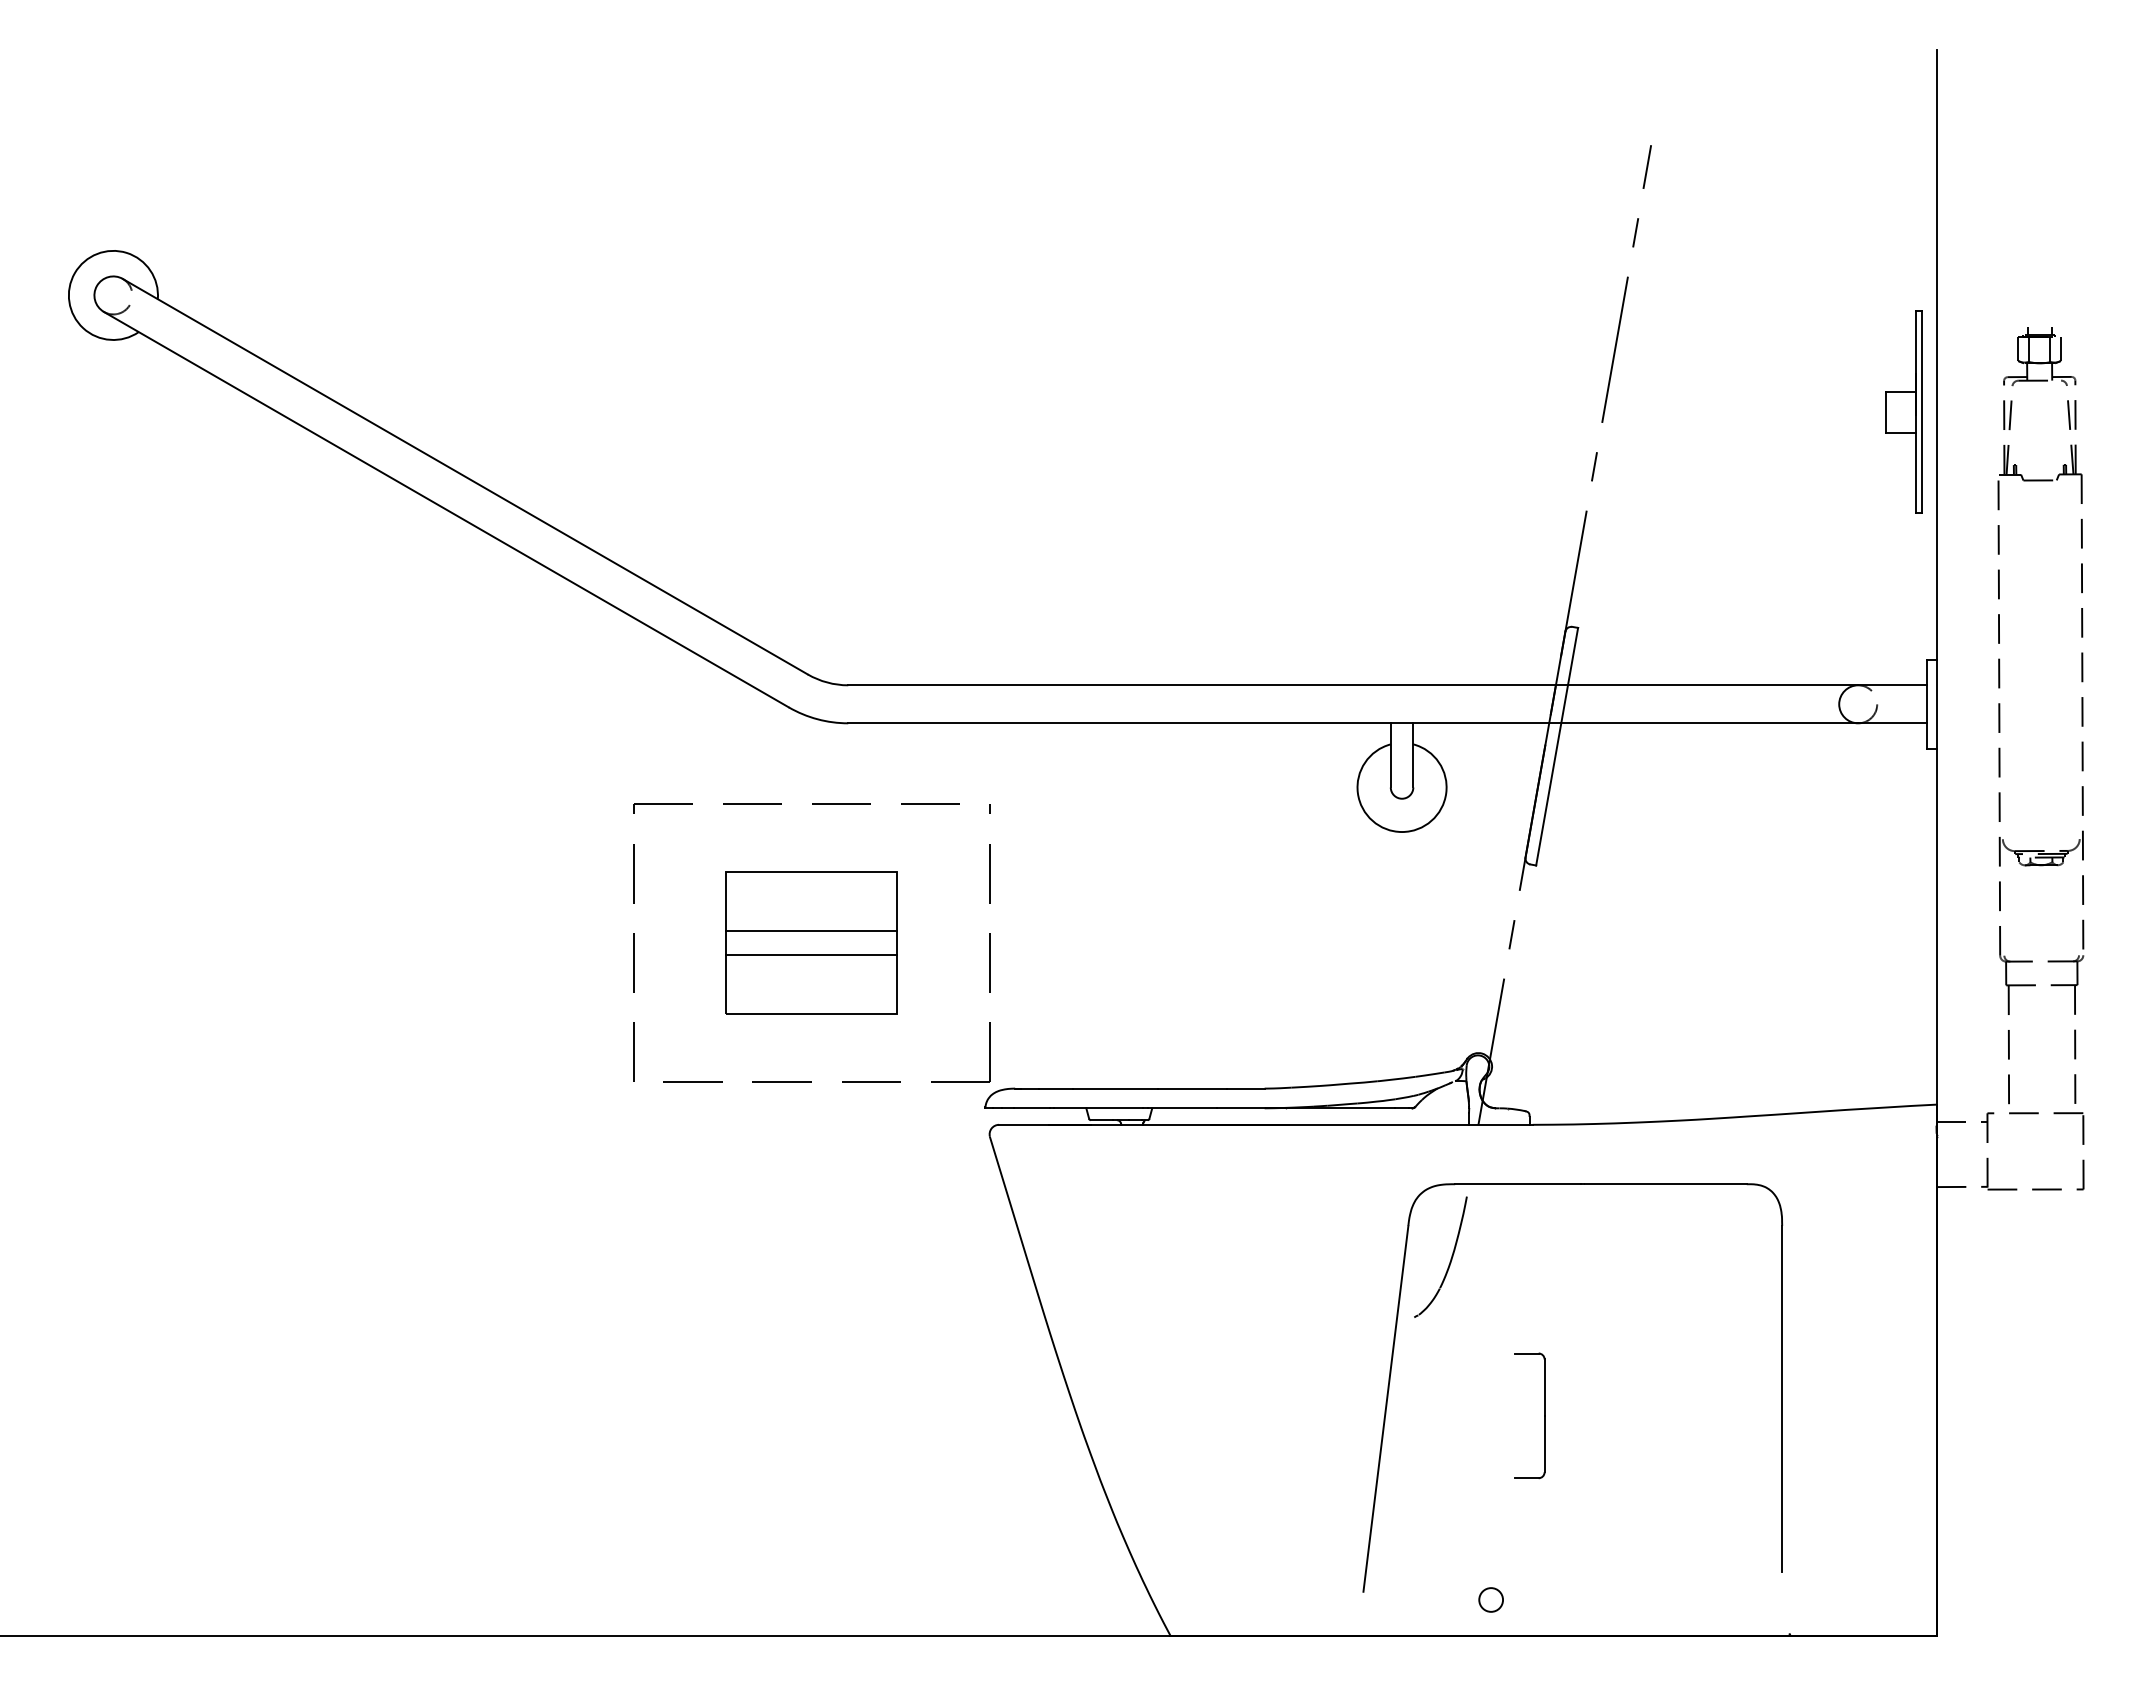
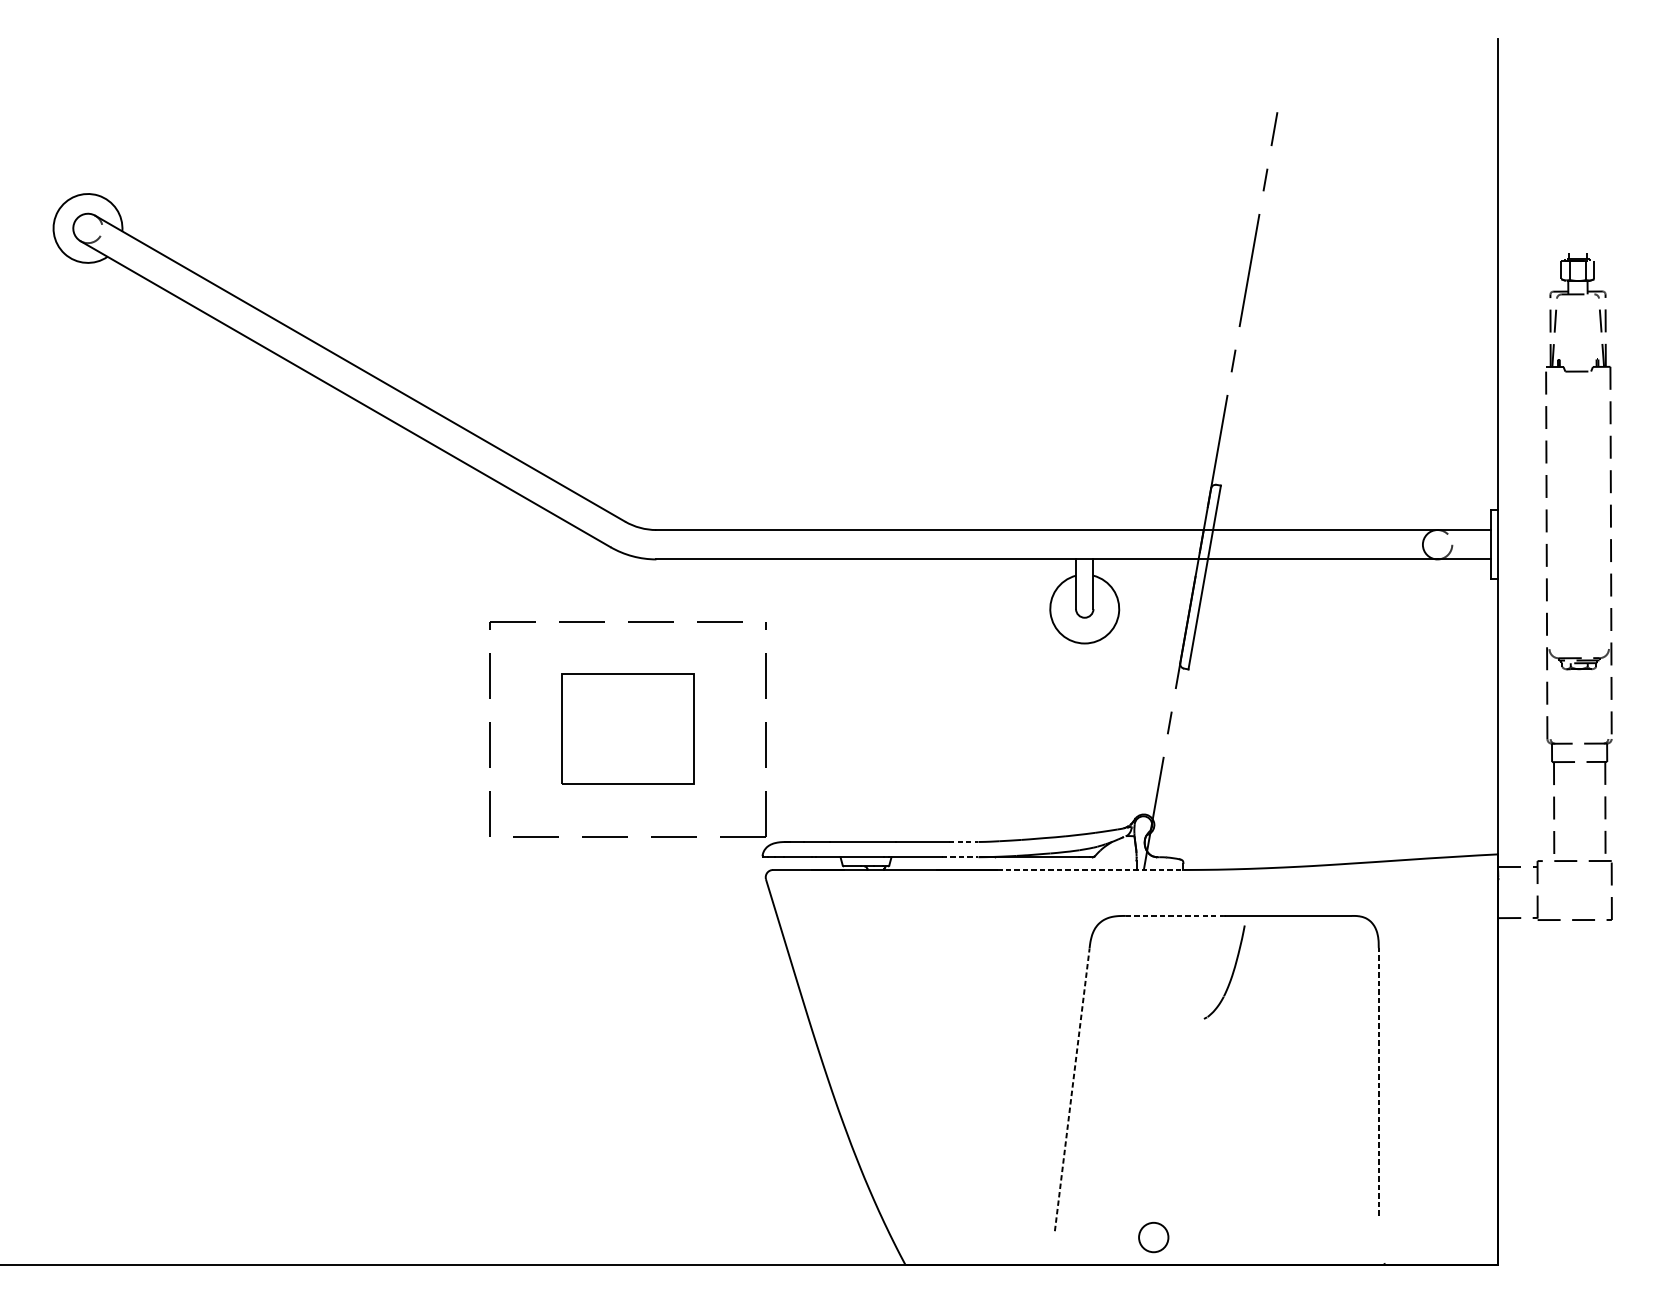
part: (1903, 411) -> (1472, 318), removed
line: (811, 930) -> (627, 719), removed
line: (811, 954) -> (627, 738), removed
line: (1246, 1088) -> (964, 841), solid -> dashed
line: (1240, 1108) -> (959, 857), solid -> dashed
line: (1410, 1124) -> (1091, 869), solid -> dashed
line: (1518, 1184) -> (1174, 916), solid -> dashed
part: (1450, 1258) -> (1232, 973), moved
line: (1782, 1398) -> (1379, 1081), solid -> dashed
line: (1385, 1408) -> (1071, 1089), solid -> dashed
part: (1544, 1415) -> (1194, 1094), removed
circle: (1490, 1599) -> (1153, 1237), size x1.6

